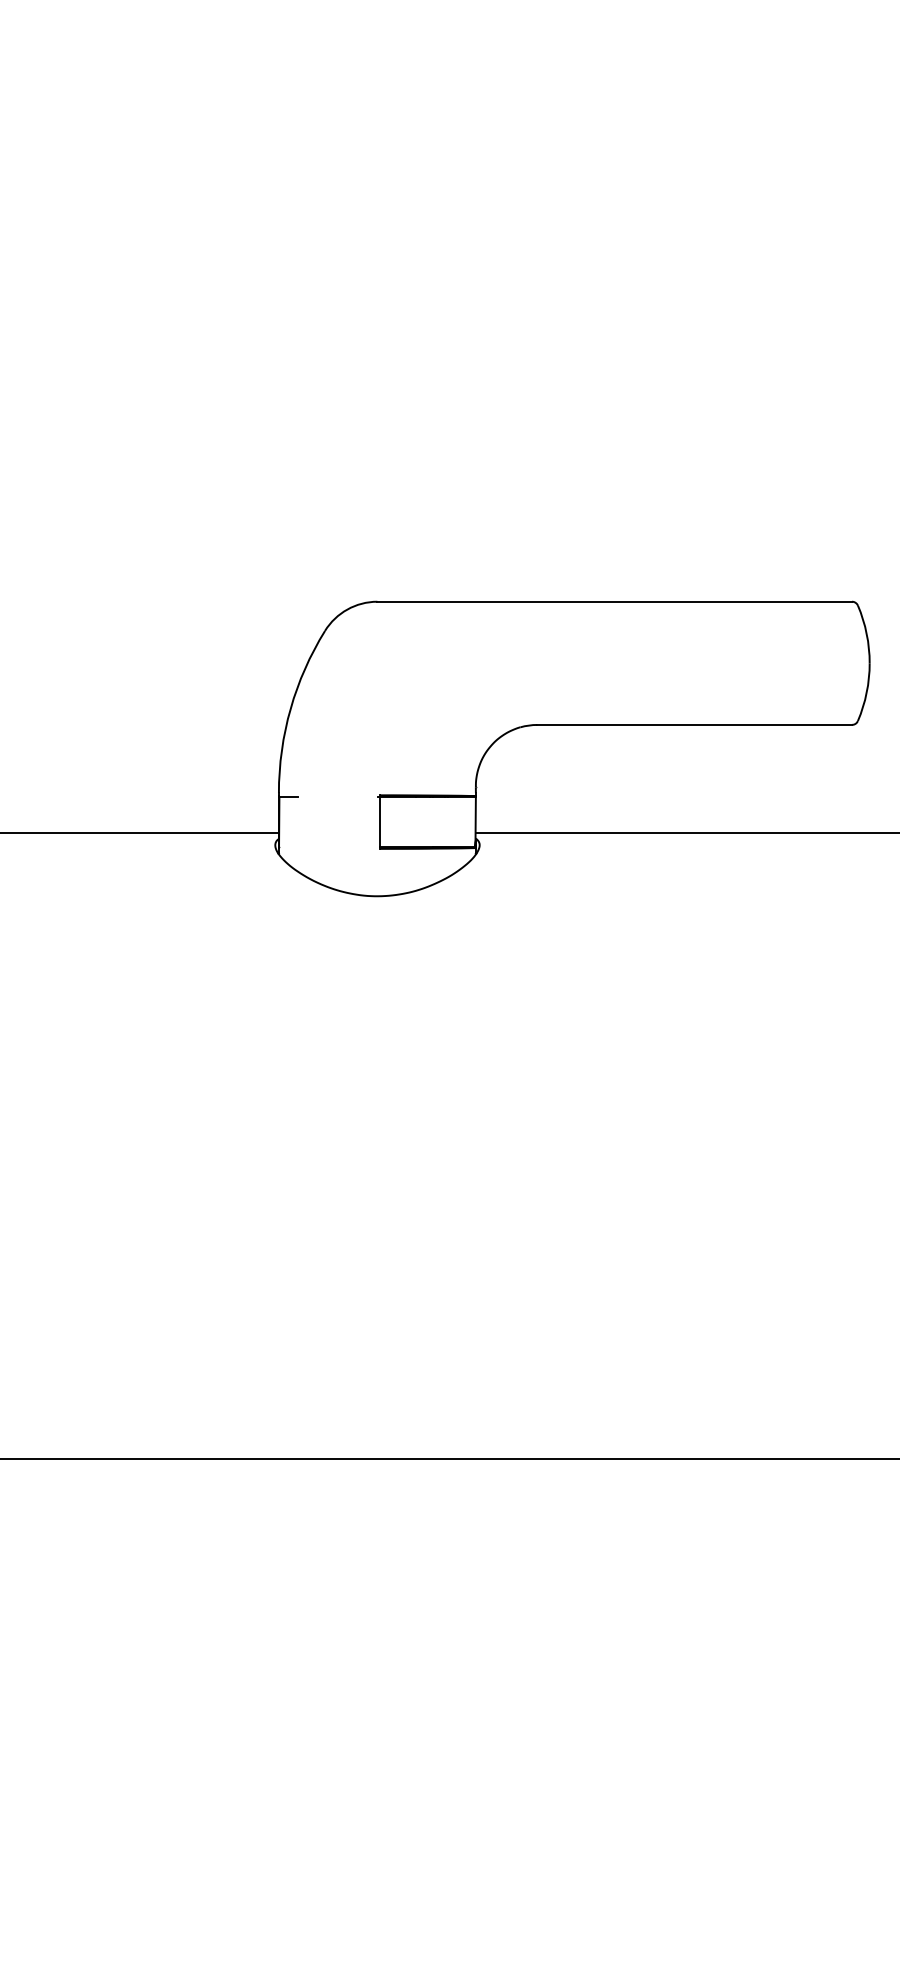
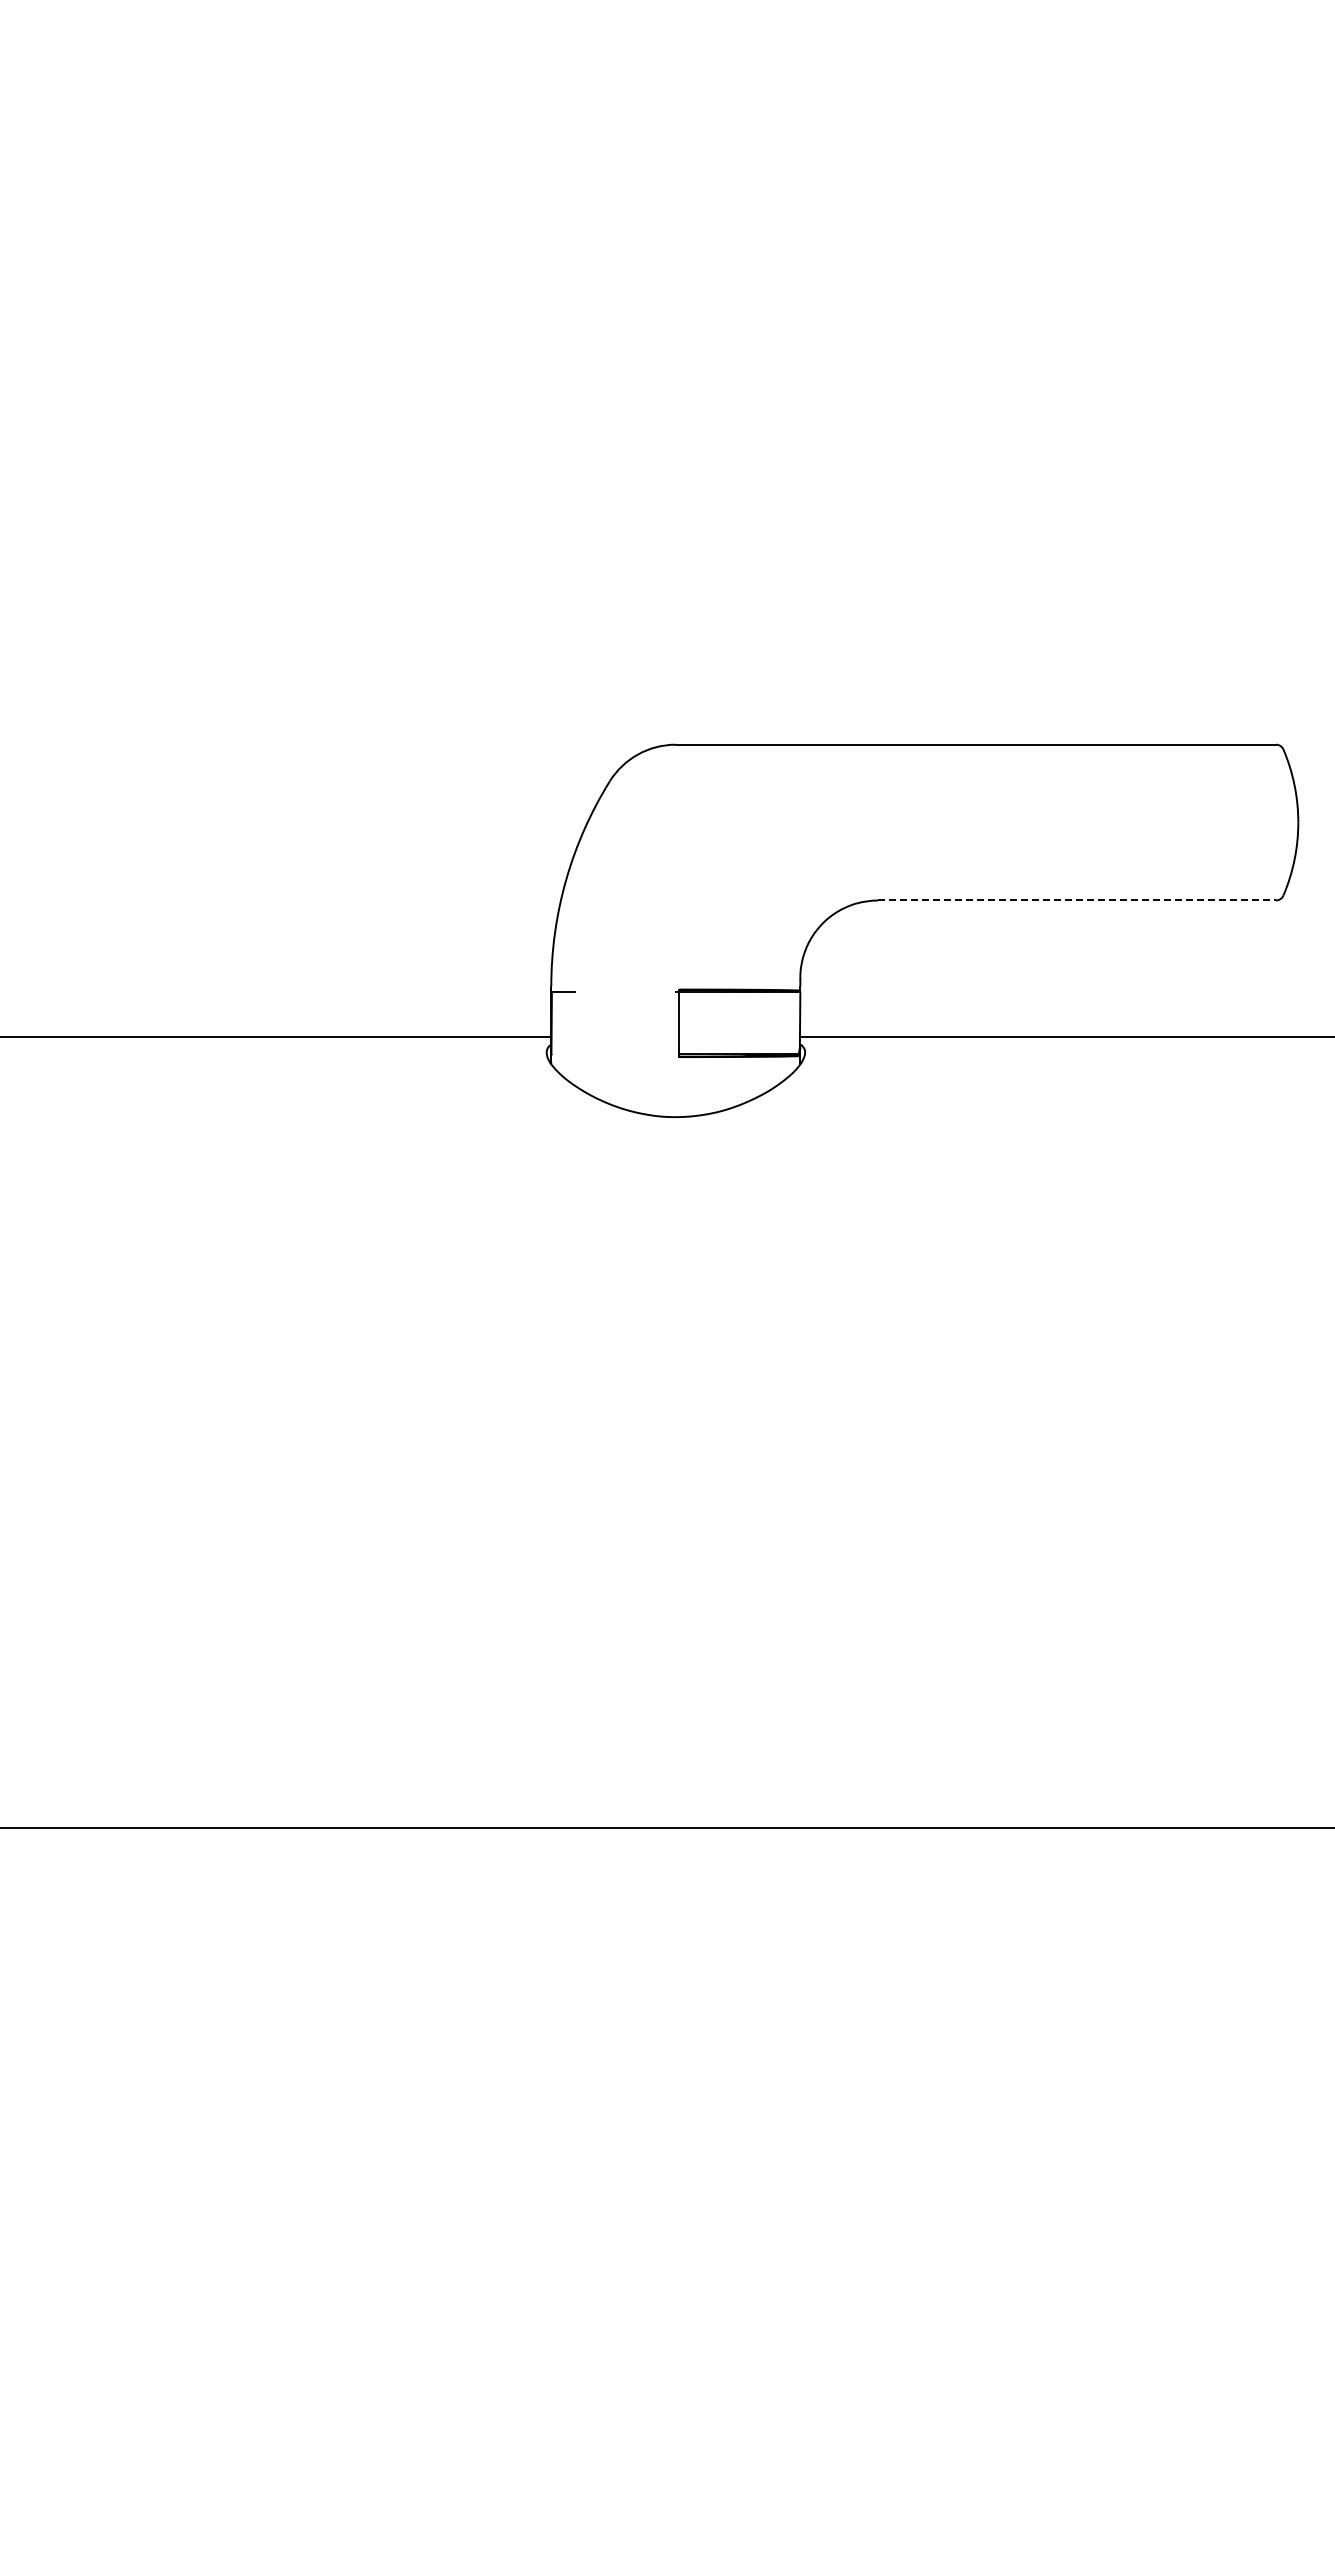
line: (695, 724) -> (1077, 900), solid -> dashed

